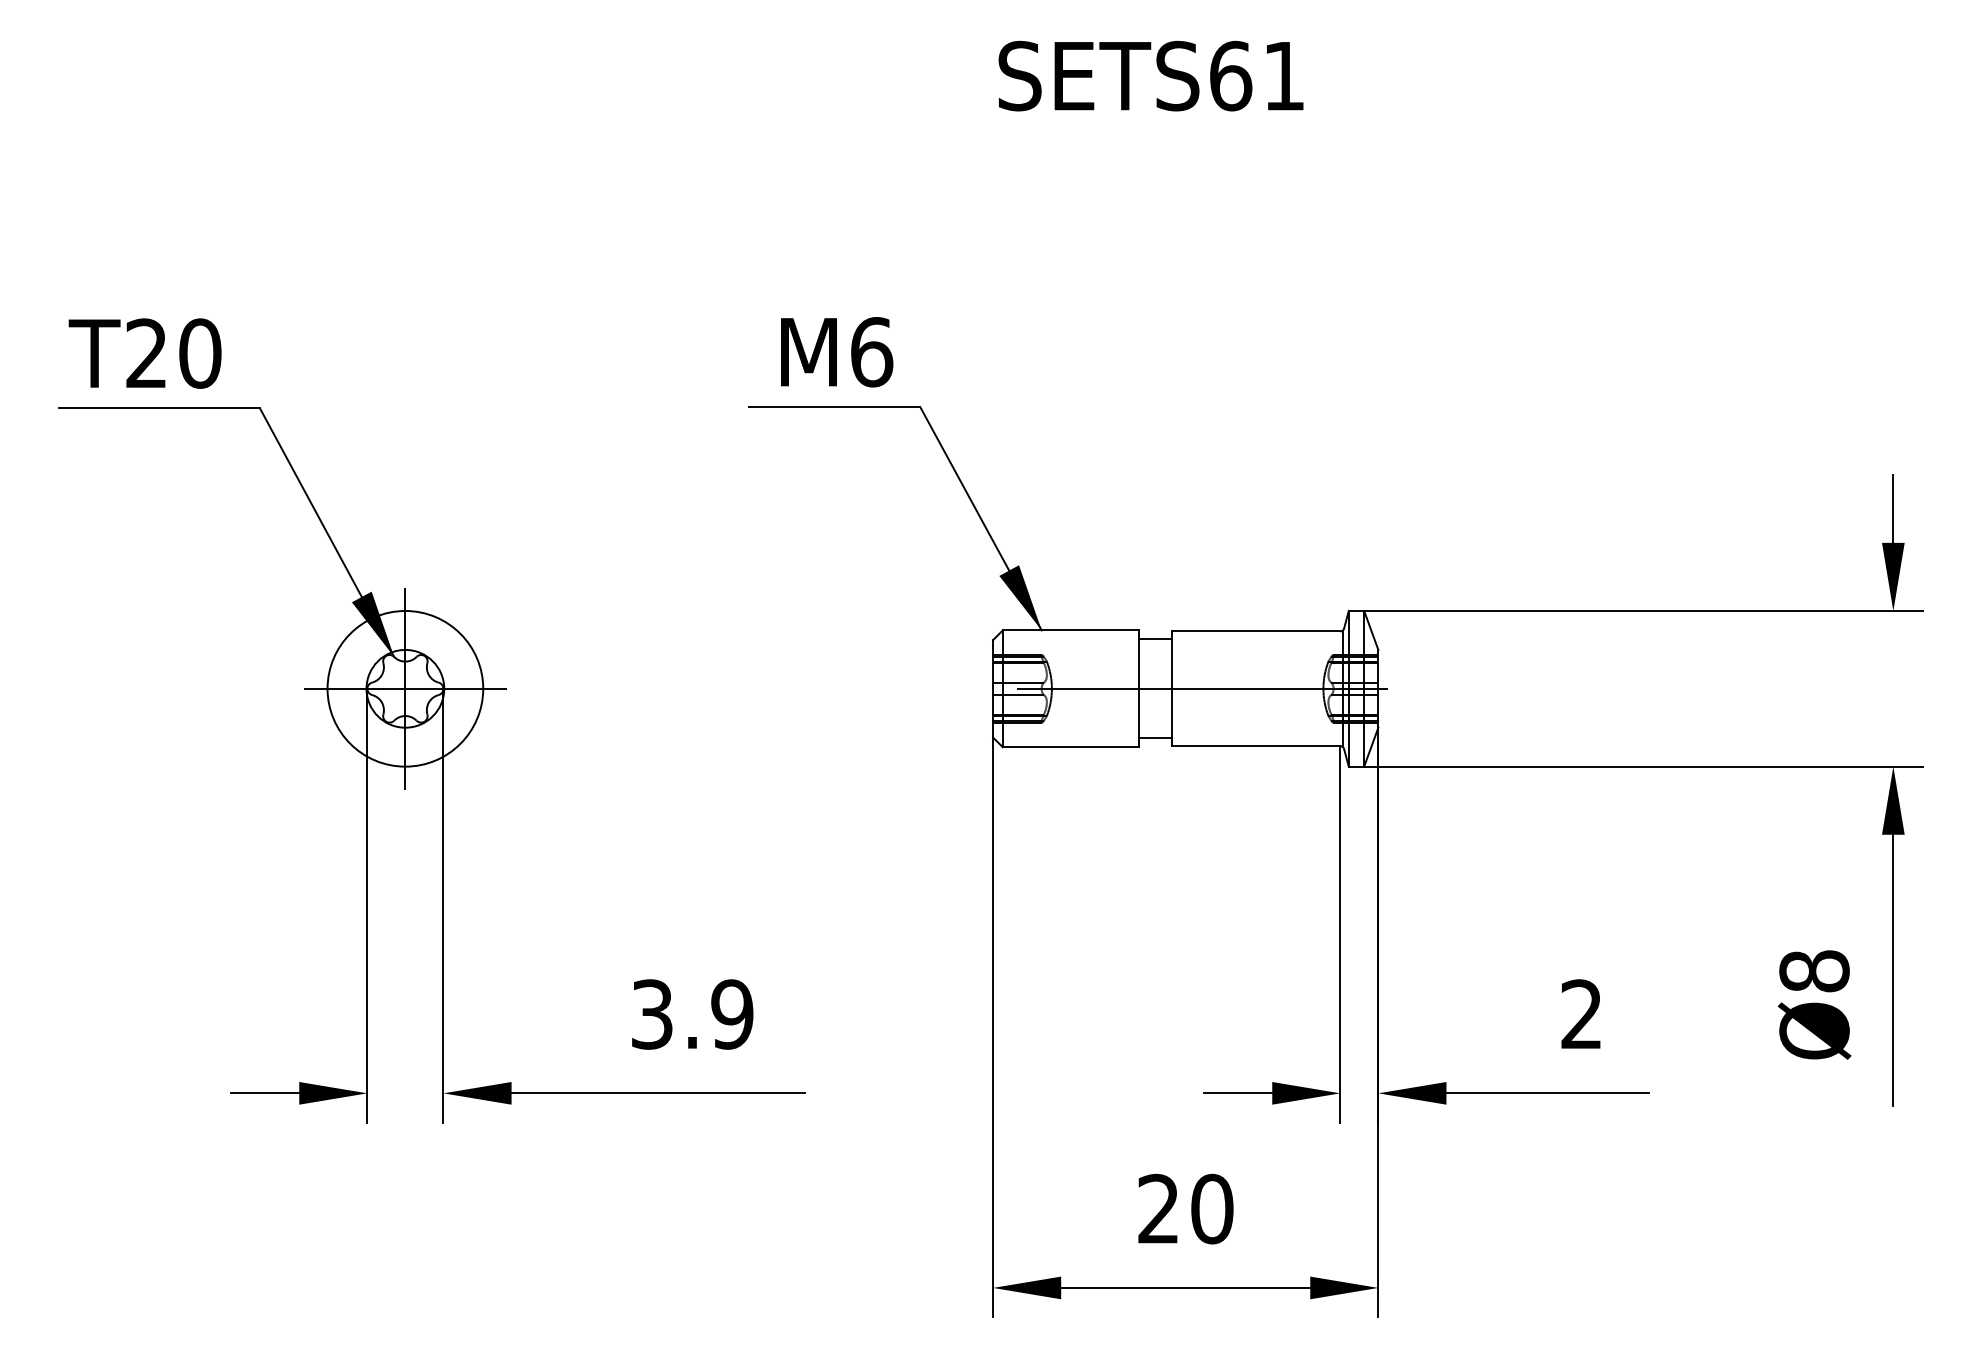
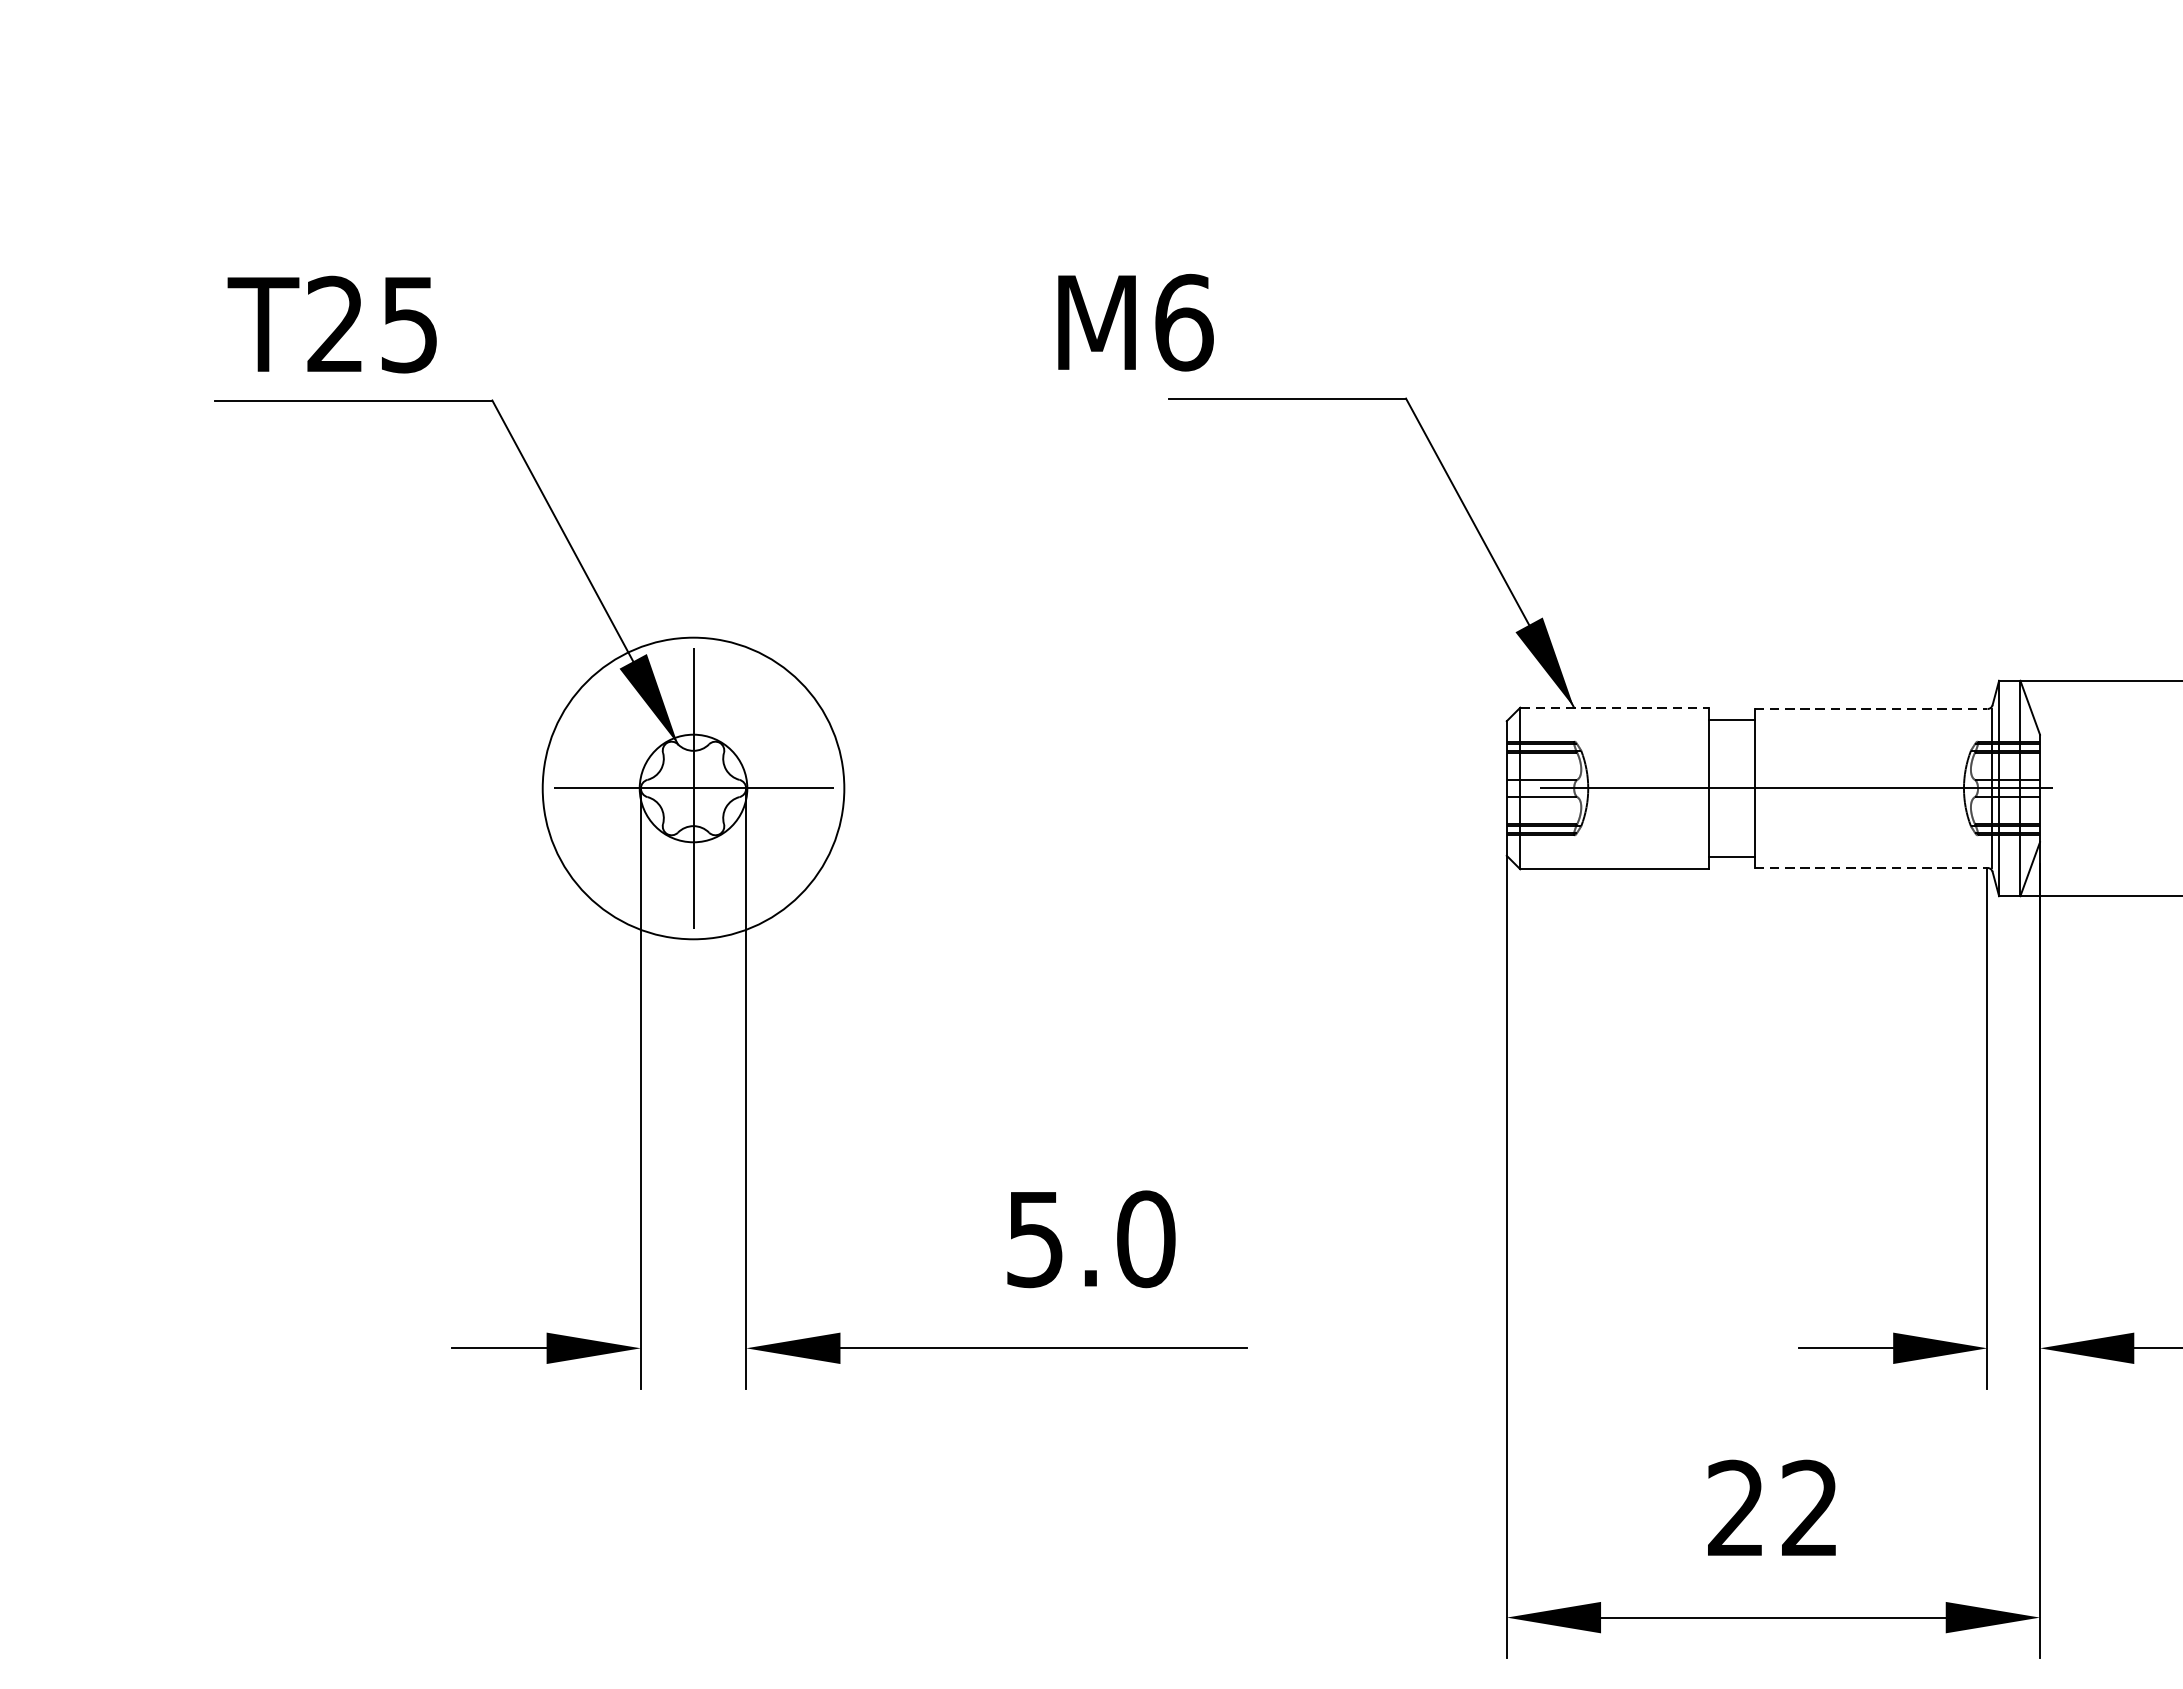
text: (837, 352) -> (1136, 323), moved
text: (200, 353) -> (409, 324), T20 -> T25
line: (1071, 630) -> (1615, 707), solid -> dashed
line: (1256, 631) -> (1871, 709), solid -> dashed
circle: (405, 688) -> (693, 788), size x1.4
line: (1256, 746) -> (1871, 868), solid -> dashed
text: (692, 1014) -> (1090, 1239), 3.9 -> 5.0
text: (1212, 1208) -> (1810, 1507), 20 -> 22

